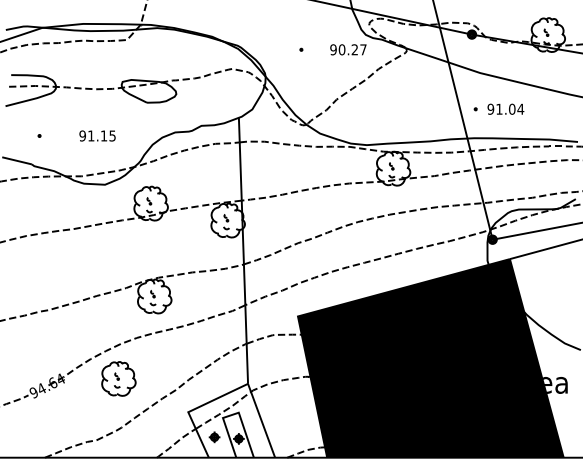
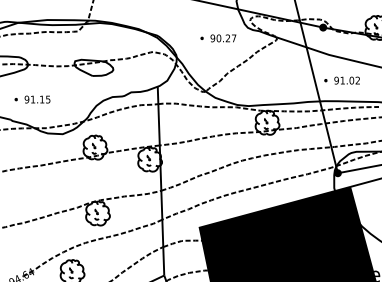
text: (348, 49) -> (223, 38), moved
text: (520, 108) -> (357, 80), 91.04 -> 91.02
text: (97, 135) -> (37, 99), moved

